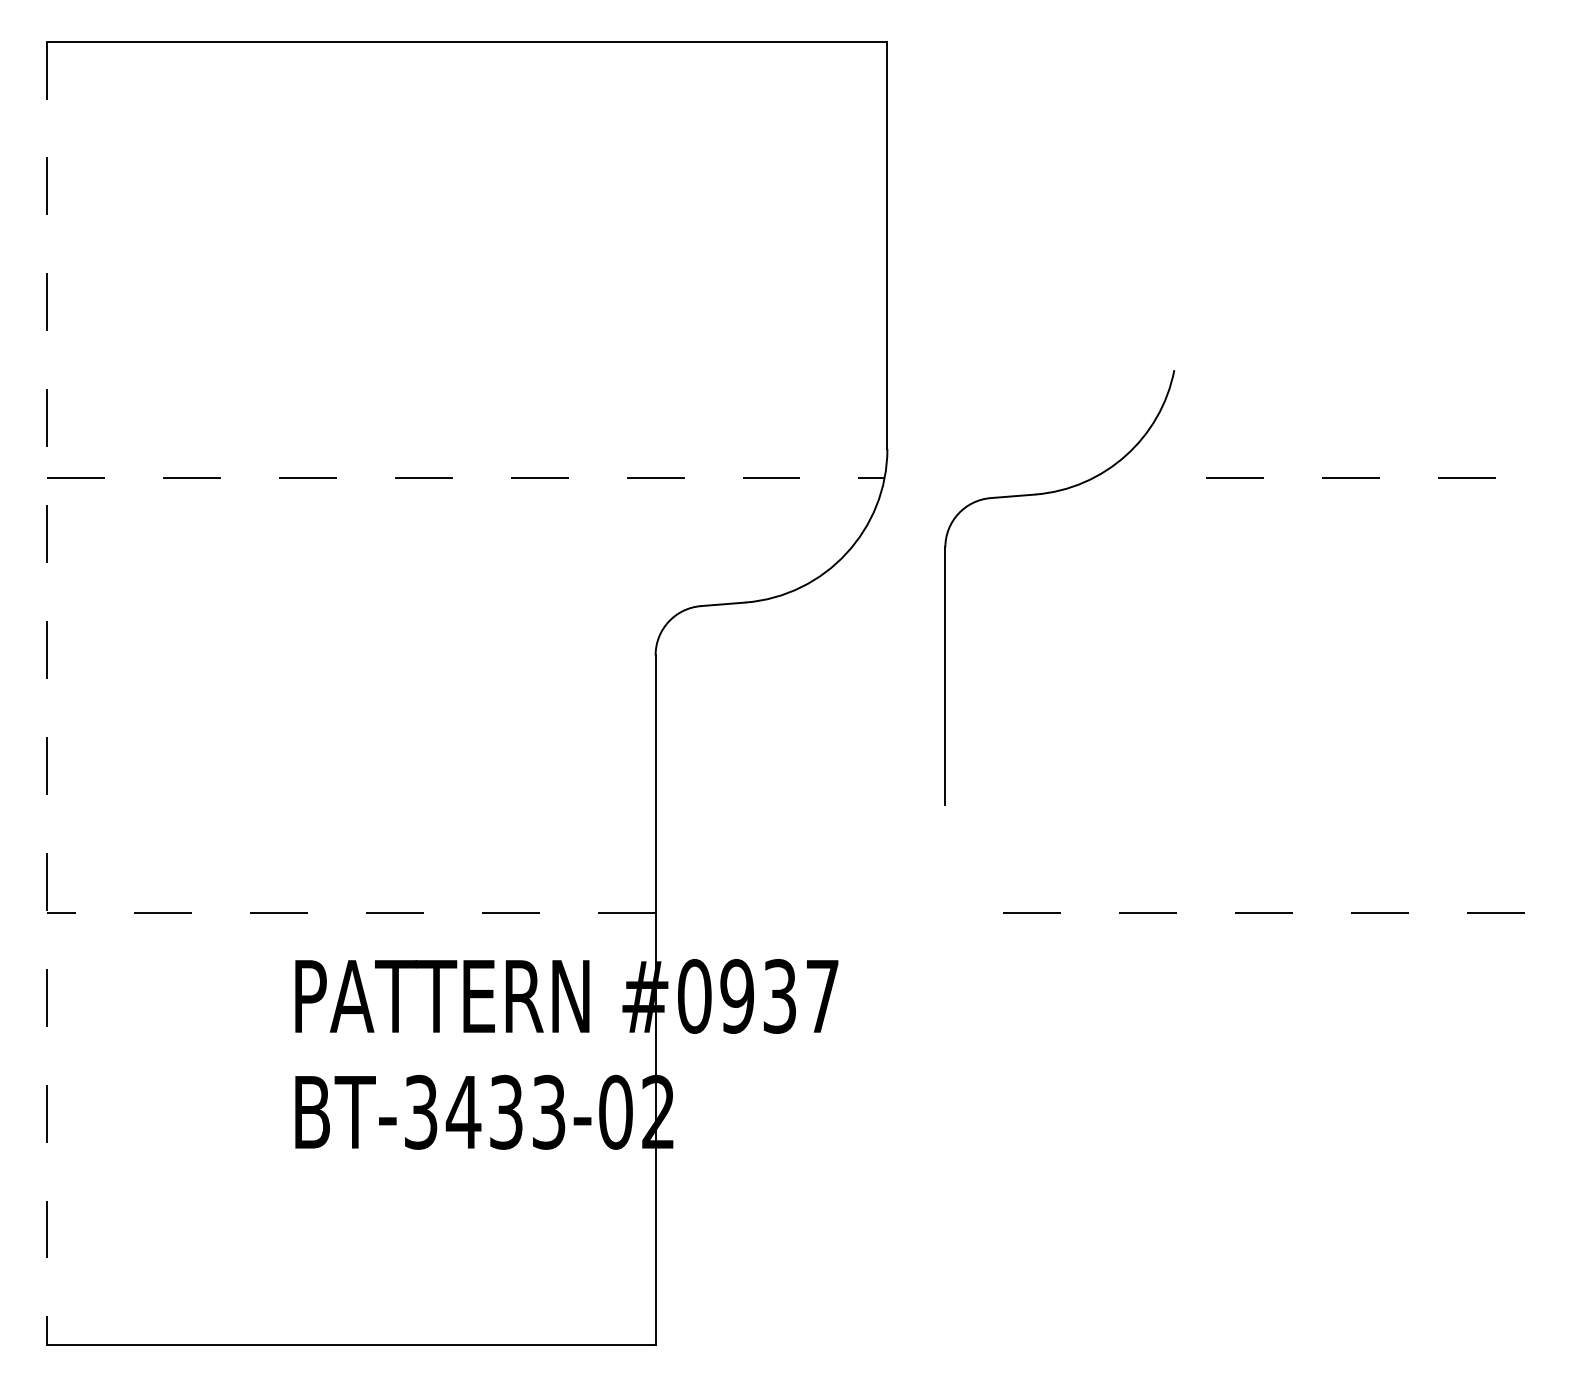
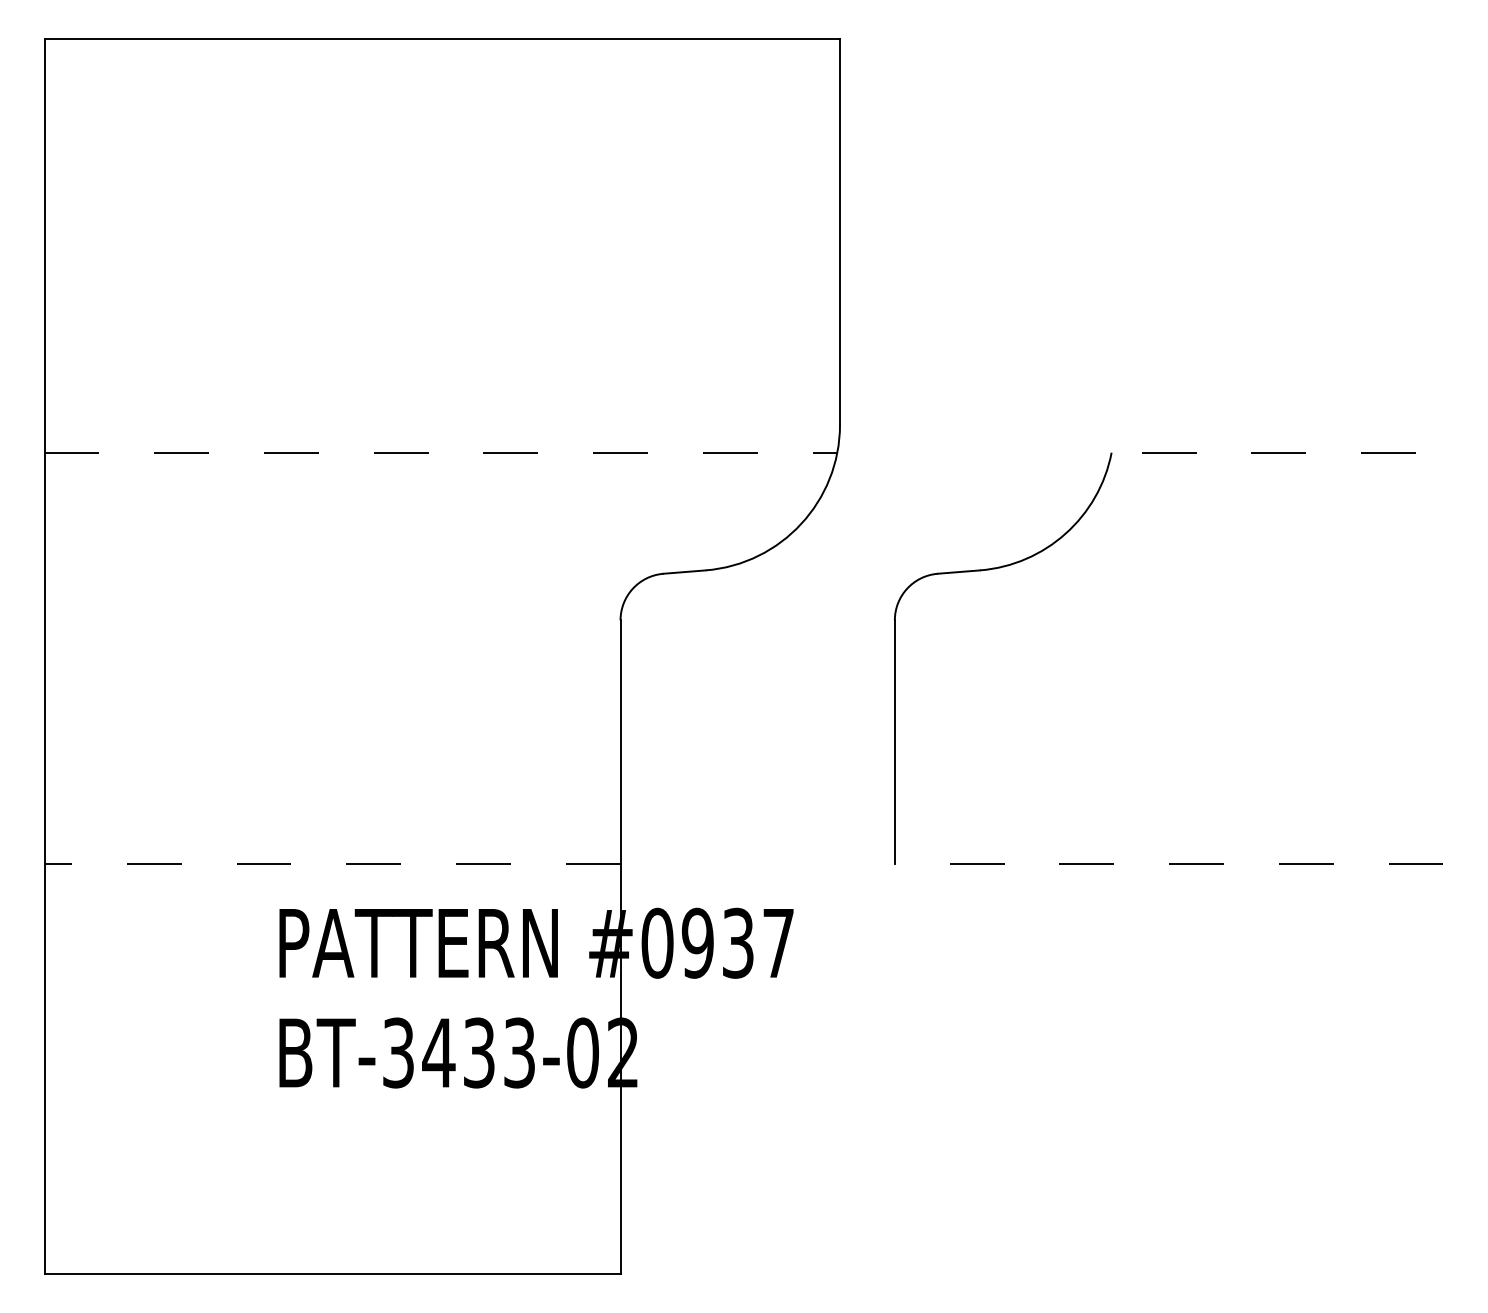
part: (1046, 494) -> (990, 570), moved
line: (47, 693) -> (44, 656), dashed -> solid

